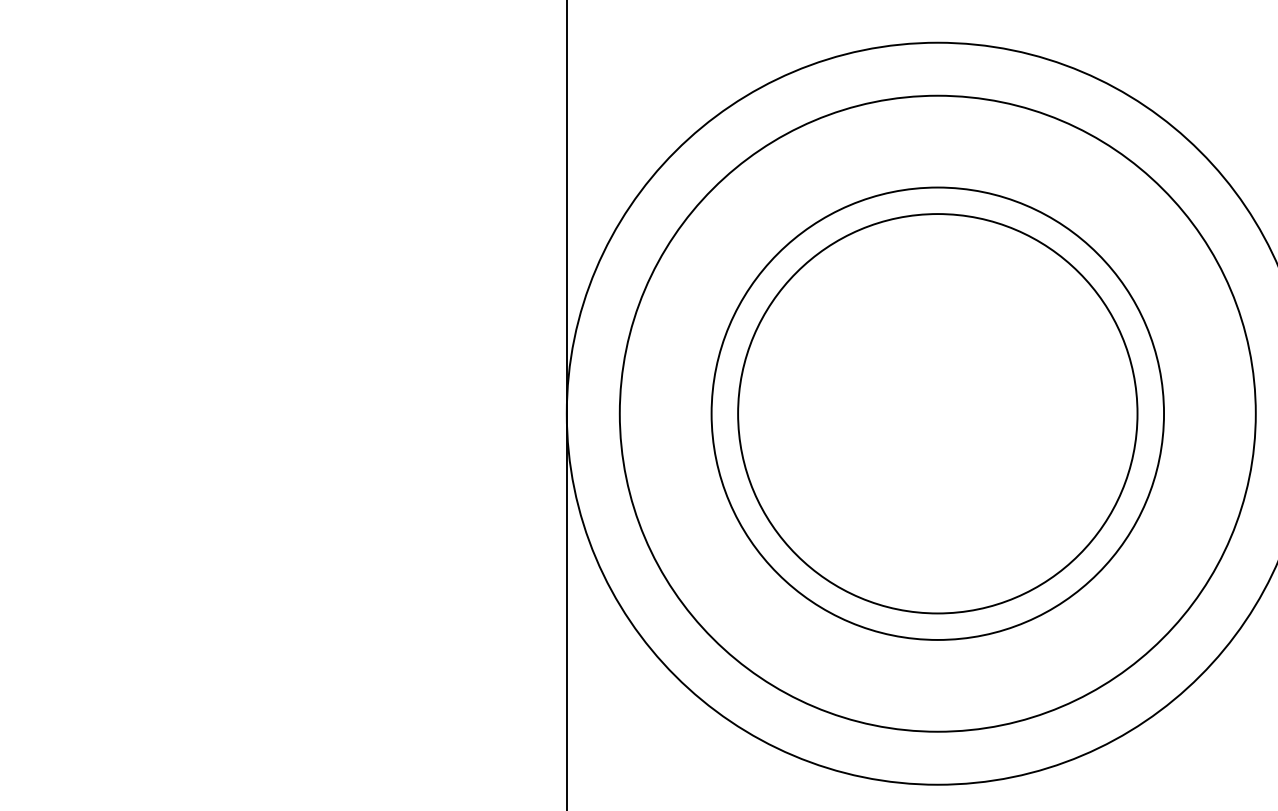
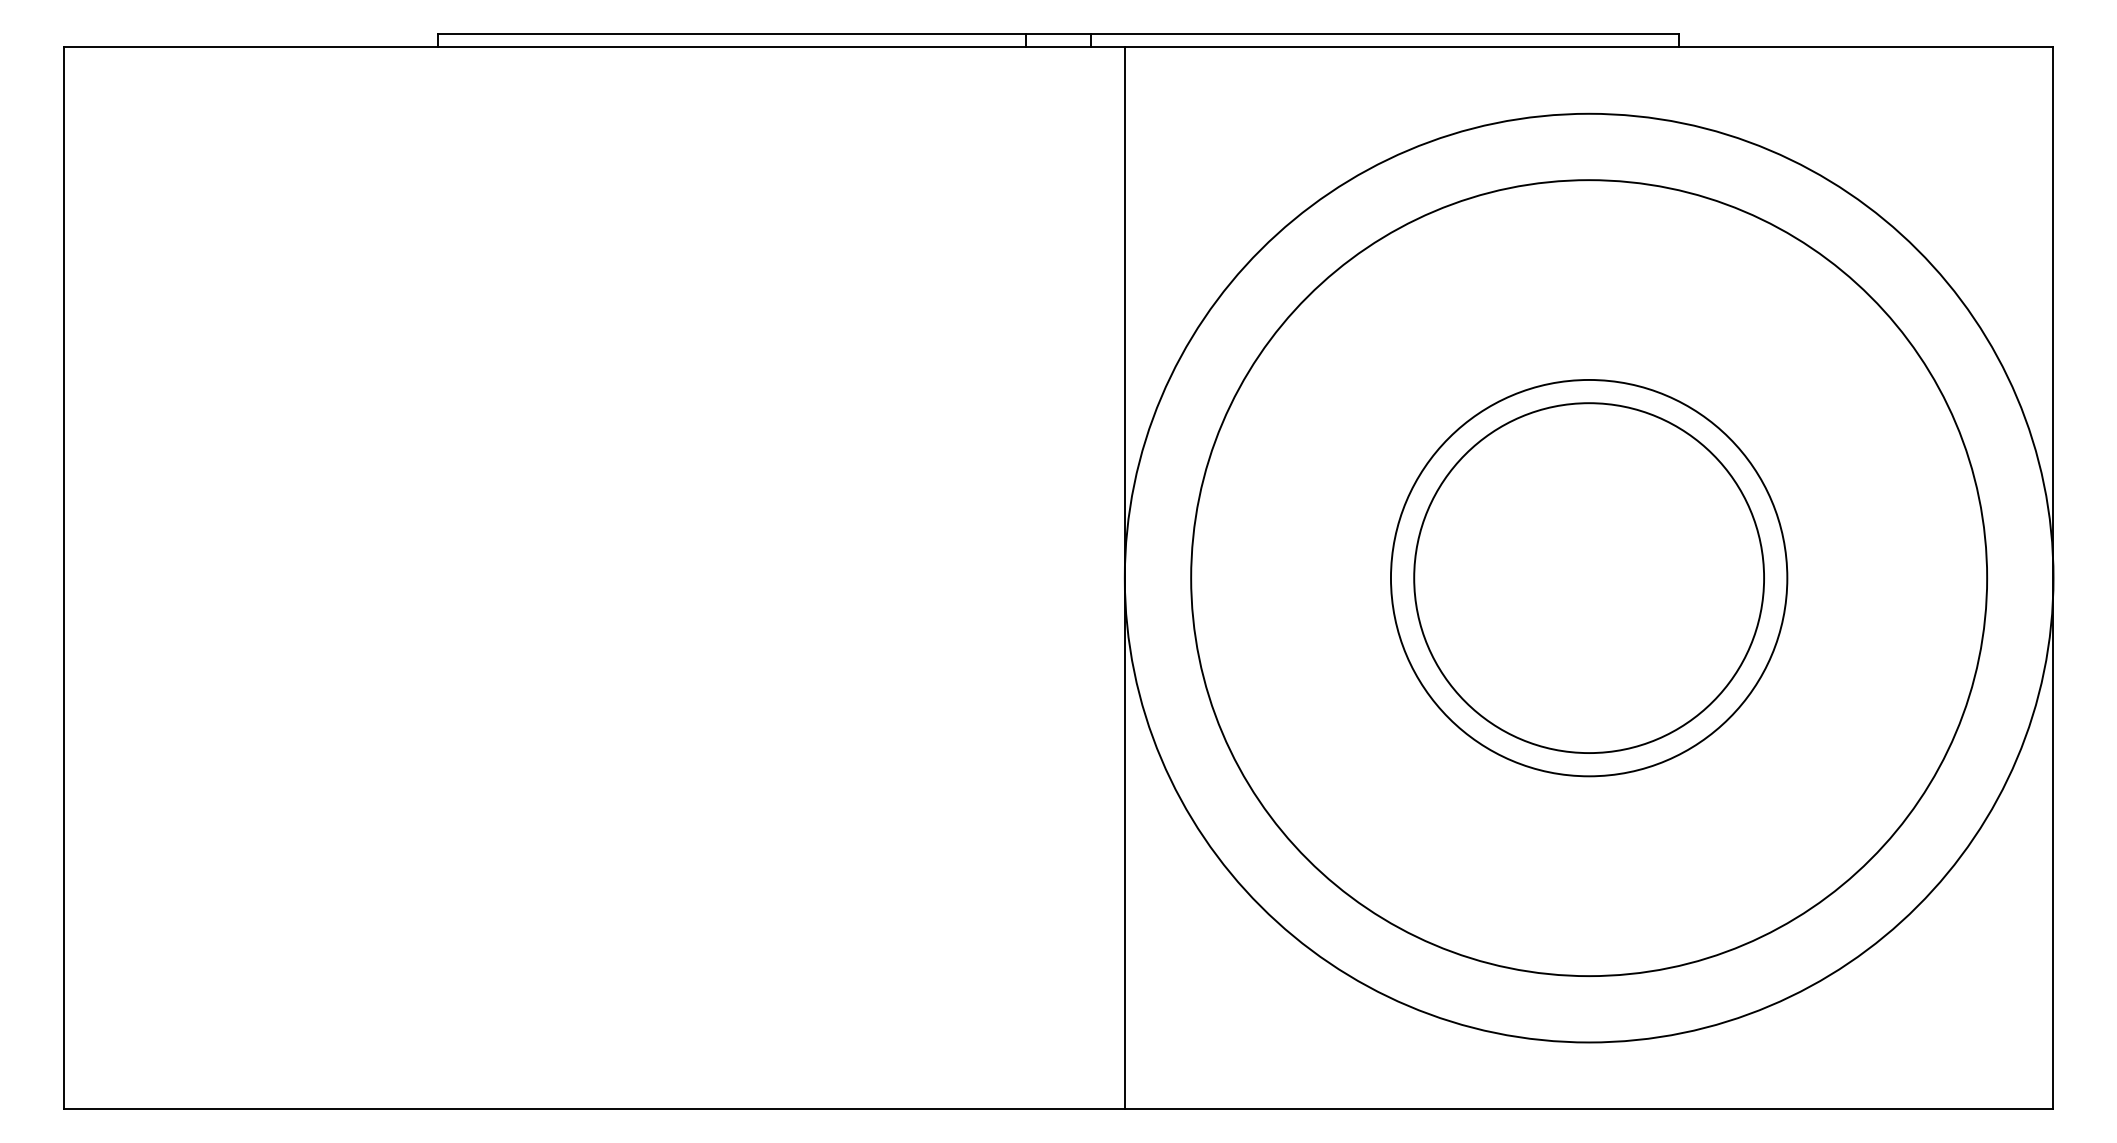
circle: (938, 414) -> (1589, 578), size x0.7
circle: (938, 414) -> (1589, 578), size x0.7

